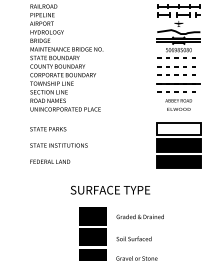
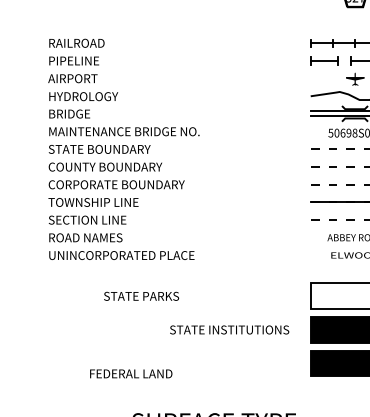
text: (48, 129) -> (142, 296), moved
text: (58, 145) -> (228, 329), moved
text: (50, 161) -> (131, 373), moved

